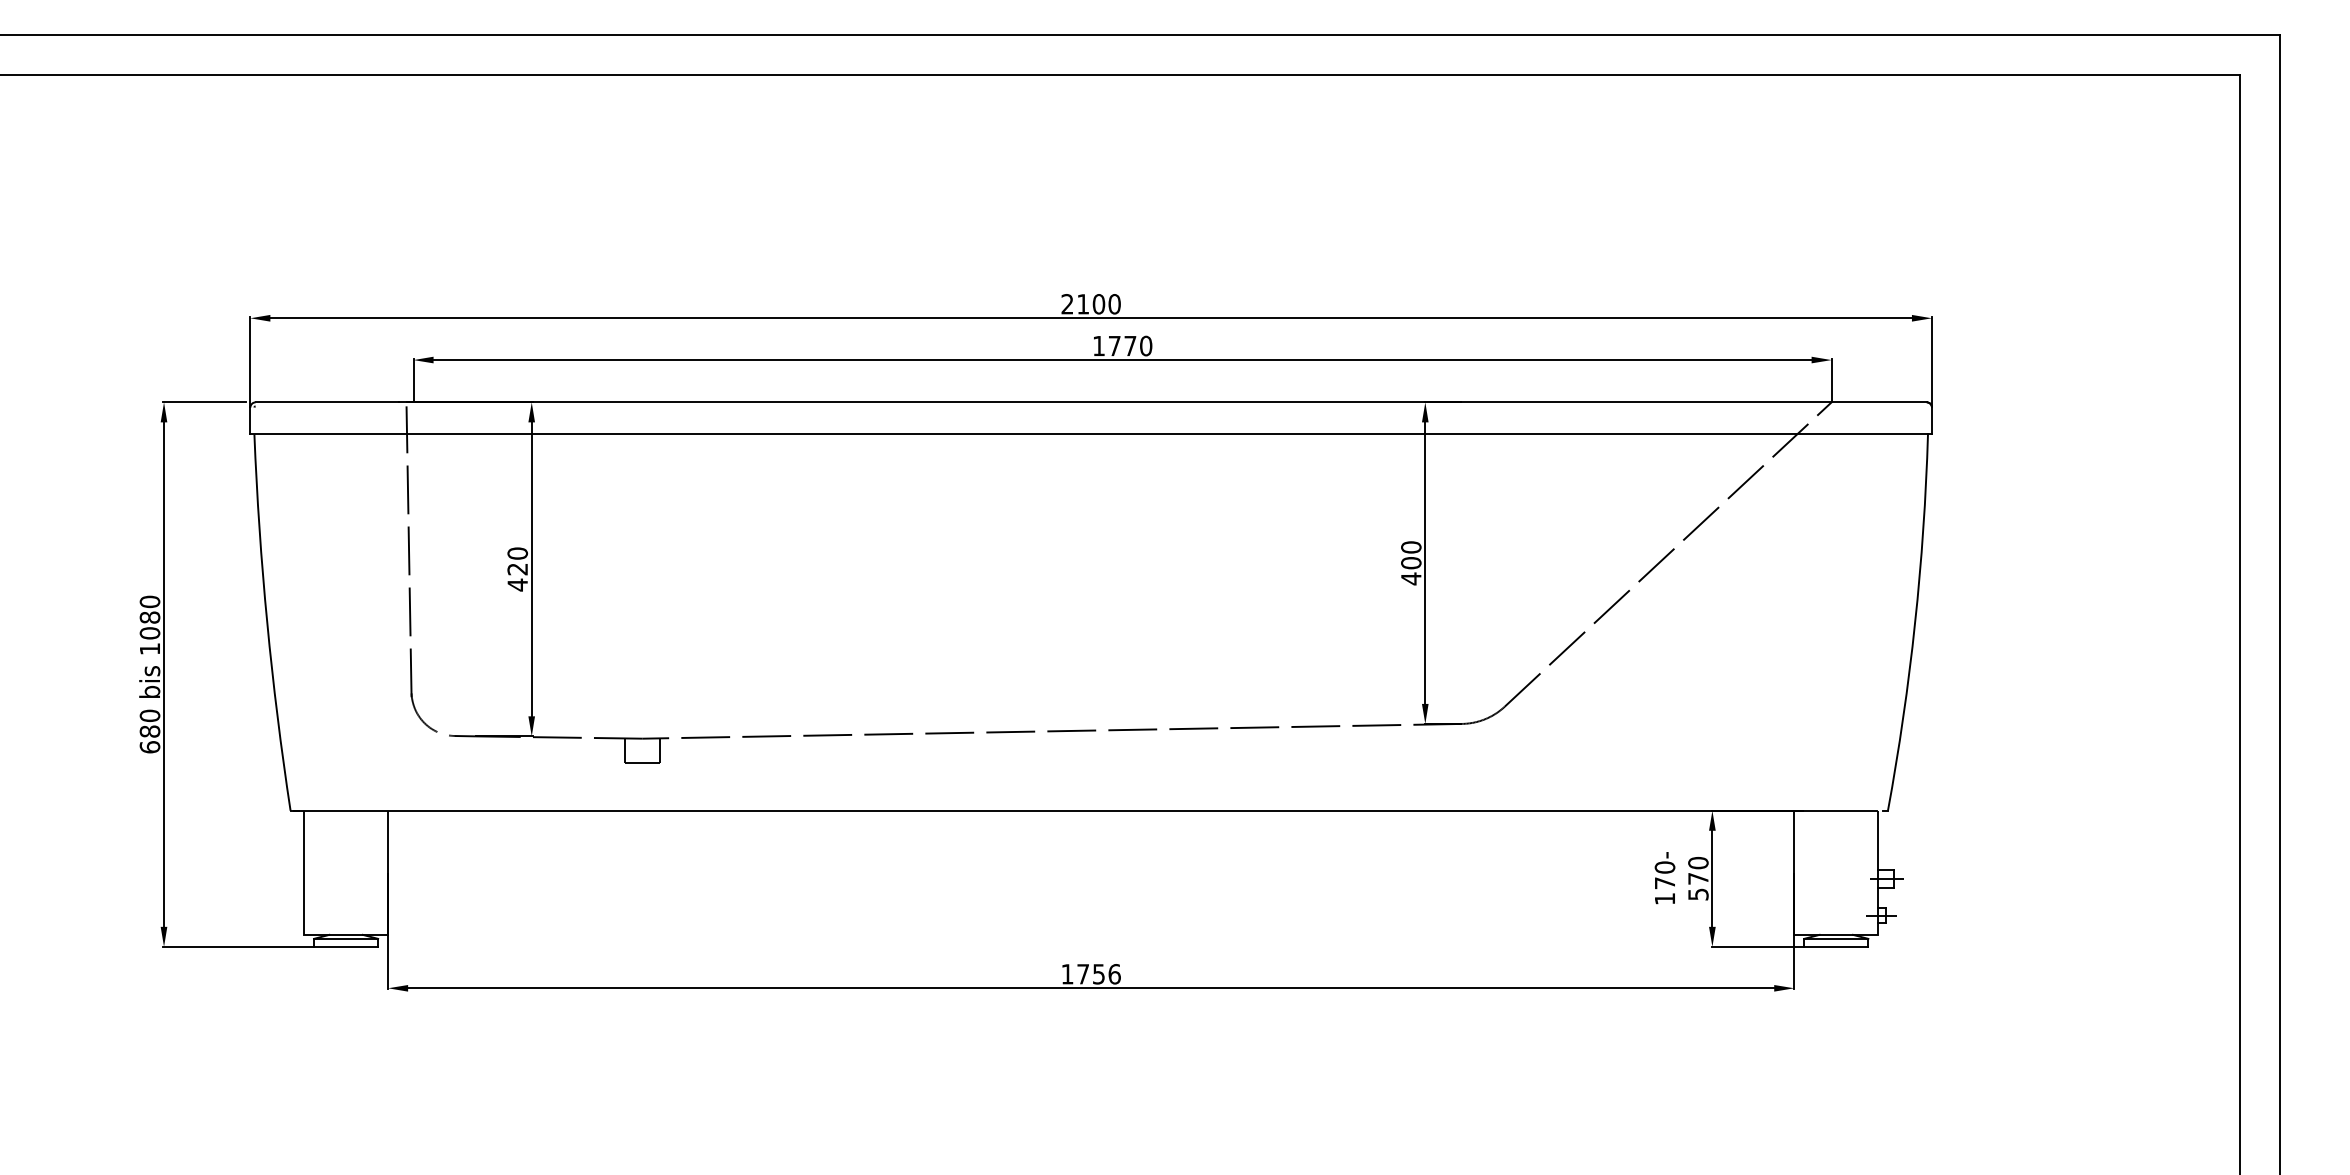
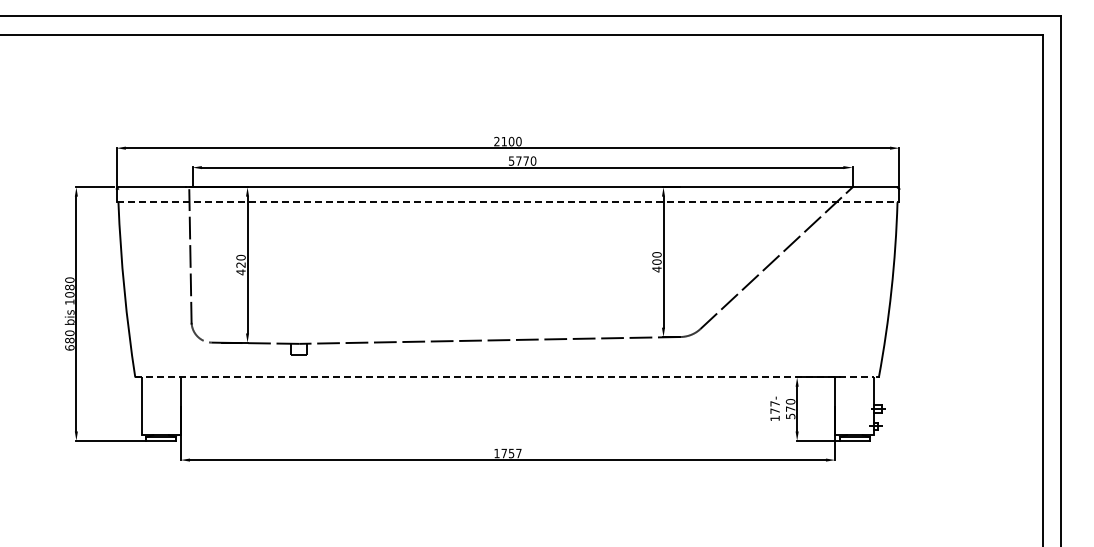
text: (1098, 344) -> (511, 160), 1770 -> 5770
line: (1090, 434) -> (507, 202), solid -> dashed
line: (1083, 810) -> (504, 377), solid -> dashed
text: (1663, 866) -> (774, 403), 170- -> 177-
text: (1113, 974) -> (518, 453), 1756 -> 1757

